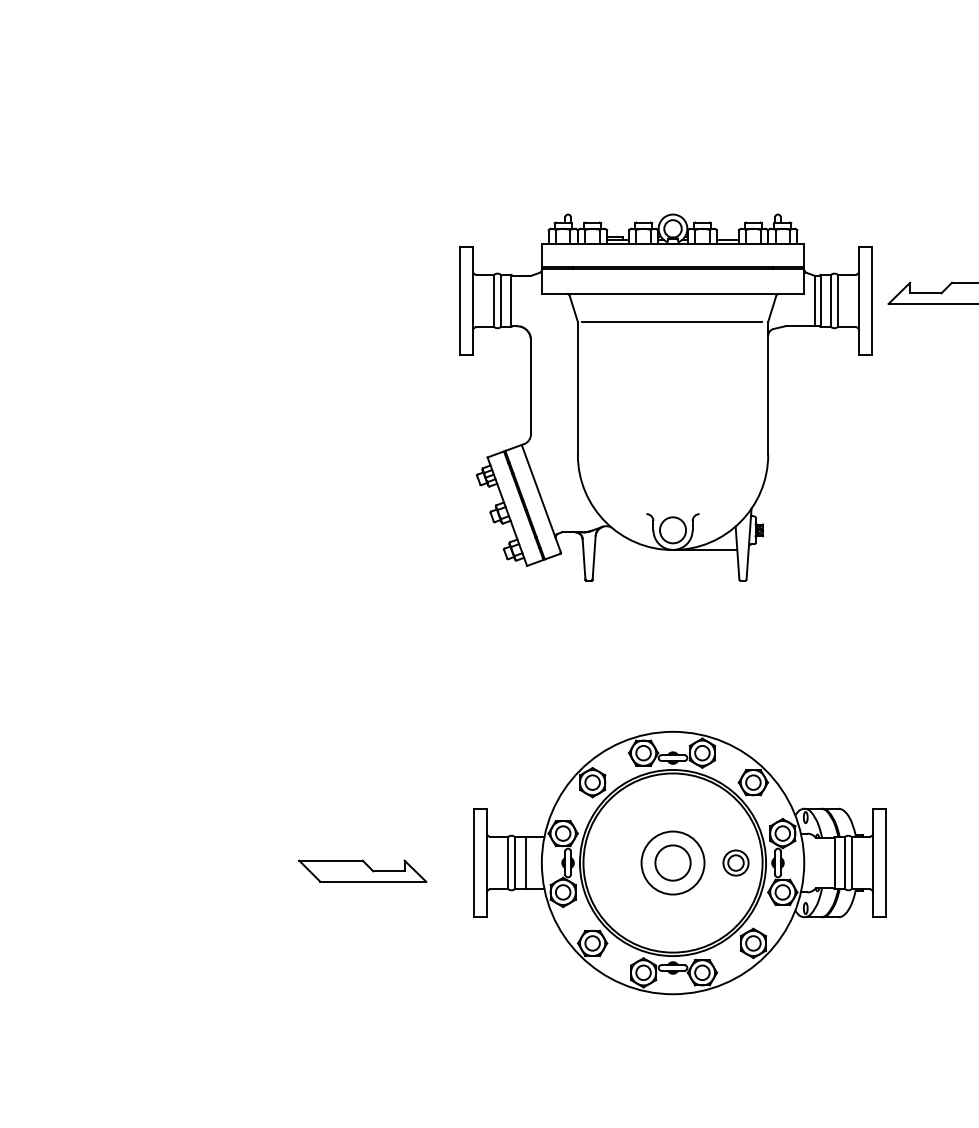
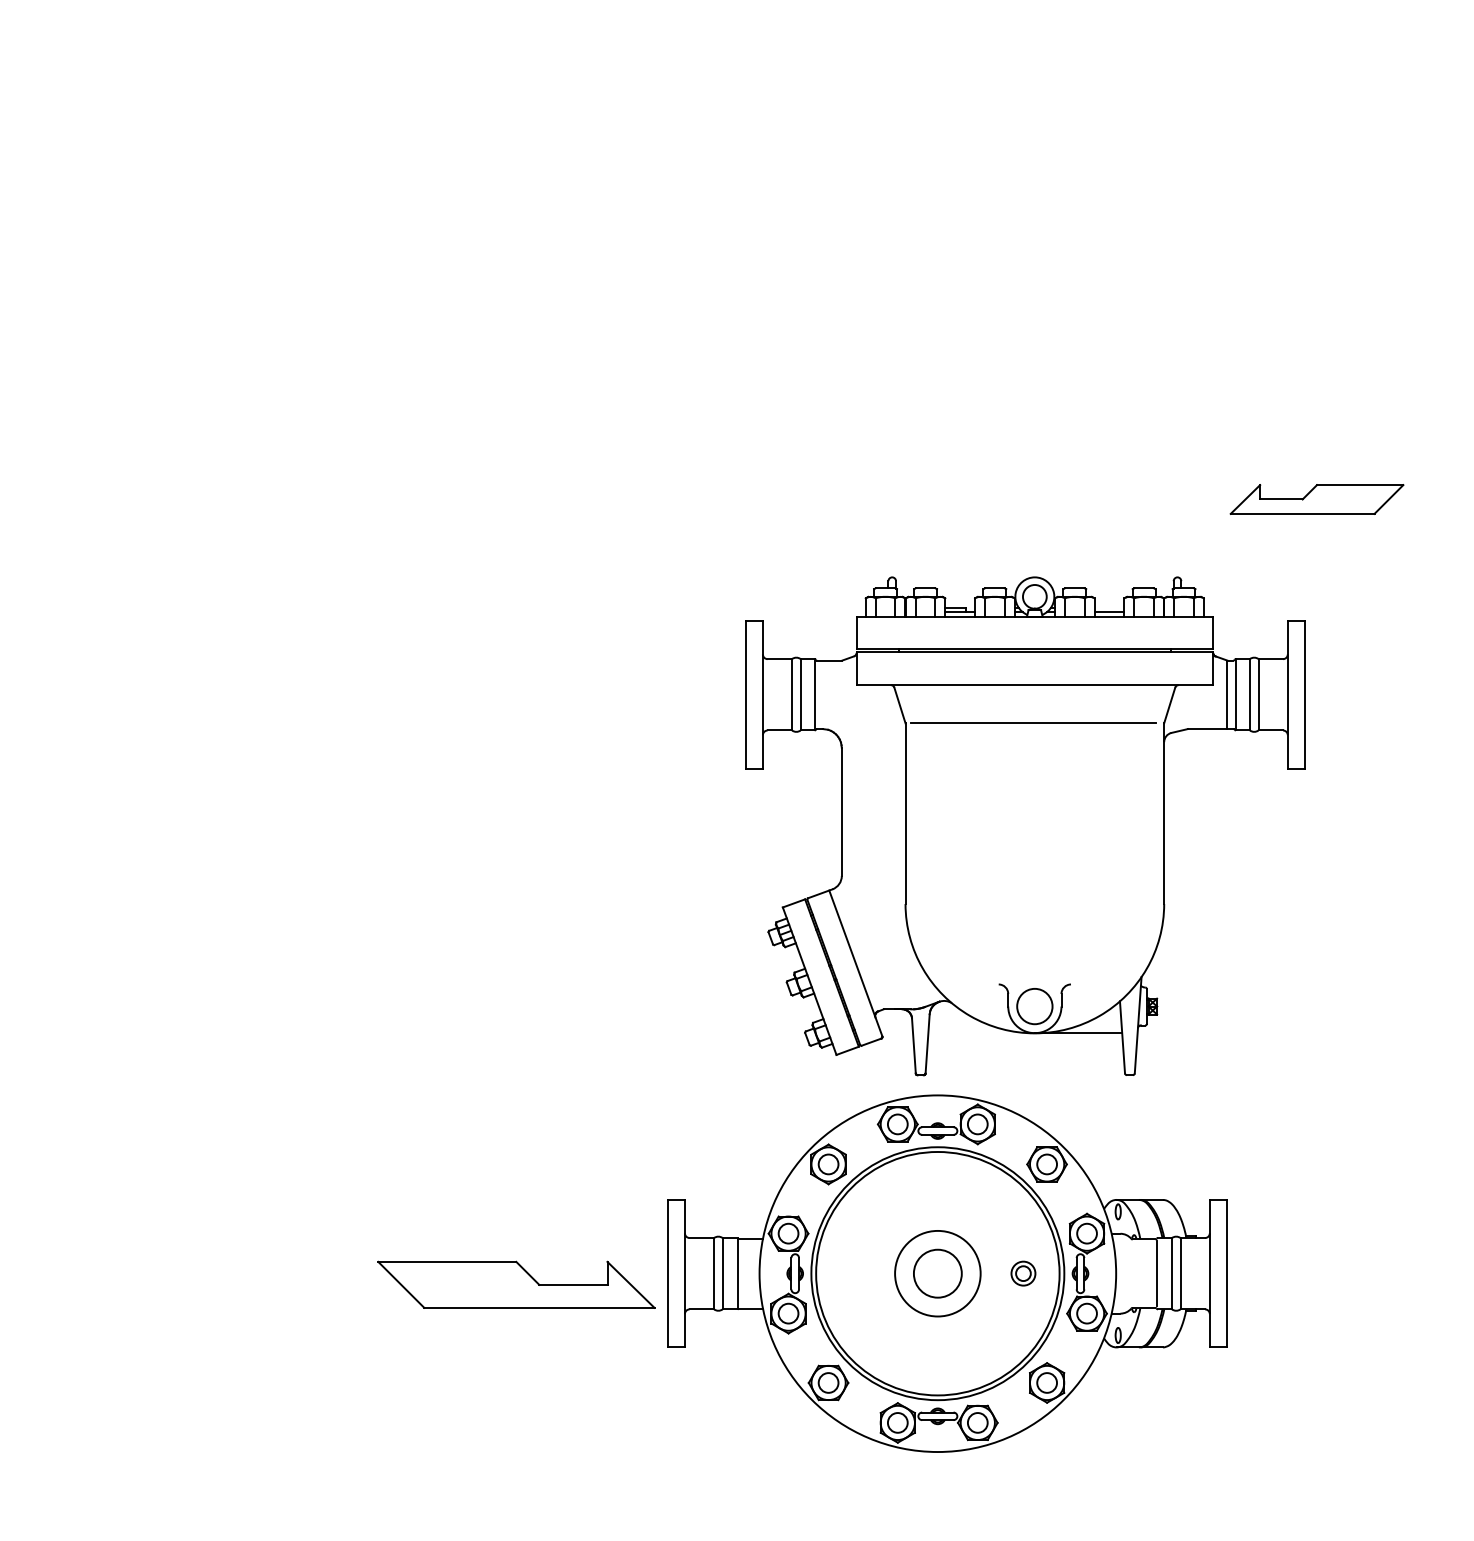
part: (666, 397) -> (1025, 826), moved
part: (736, 862) -> (1023, 1273), size x0.7
part: (362, 870) -> (515, 1284), size x1.6

